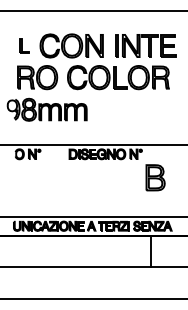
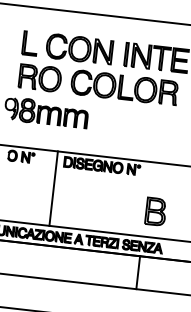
part: (24, 45) -> (30, 43), size x1.67
part: (155, 177) -> (155, 211), moved
line: (62, 180) -> (54, 188), added

